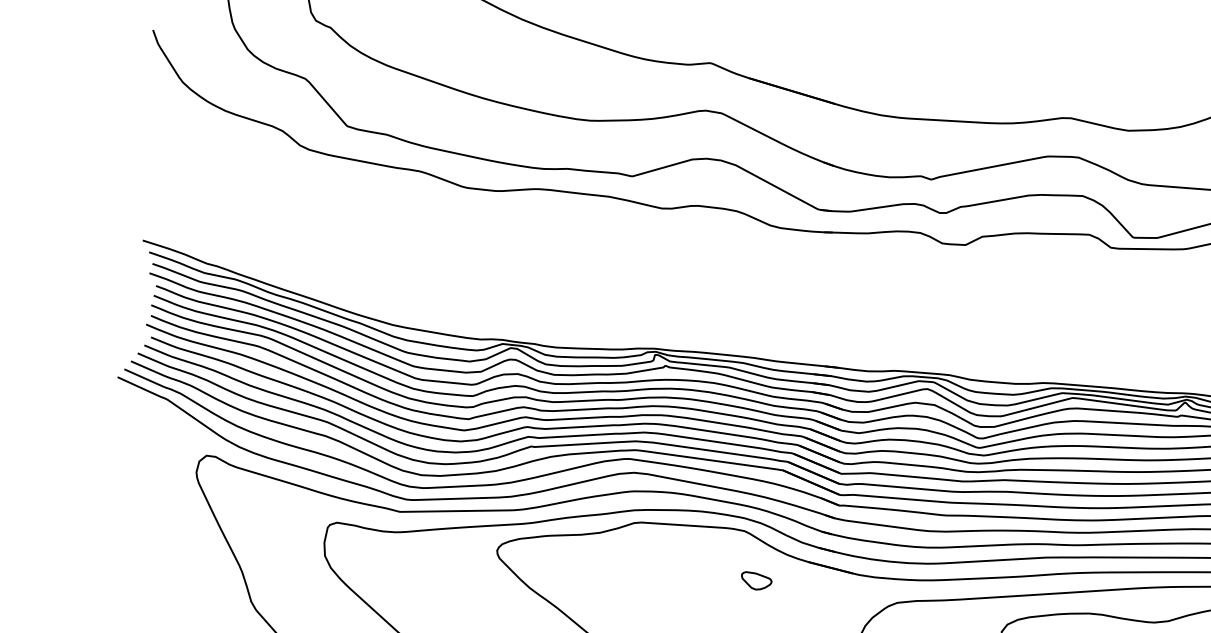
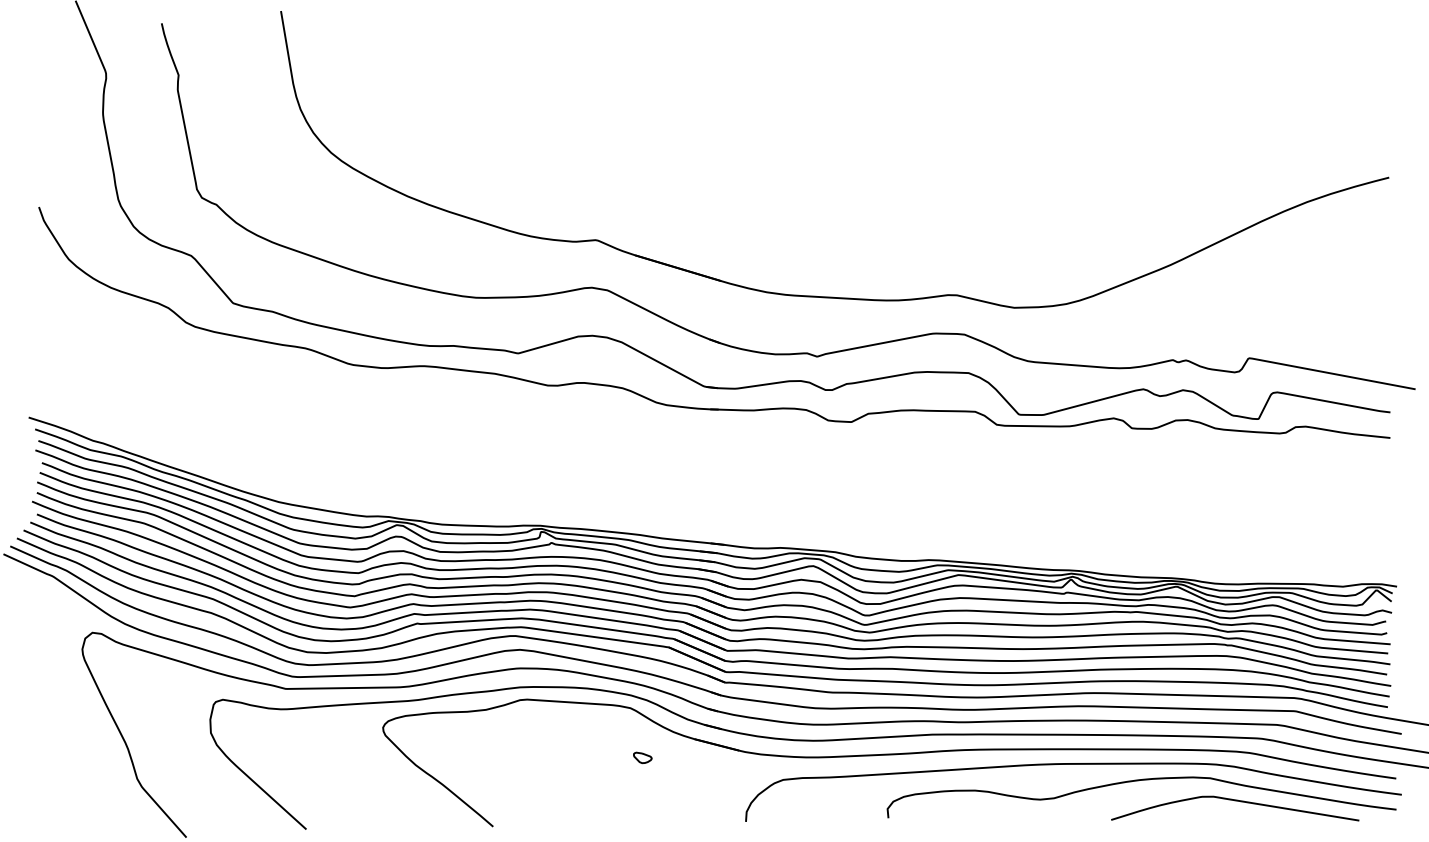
part: (756, 580) -> (642, 757), size x0.6

